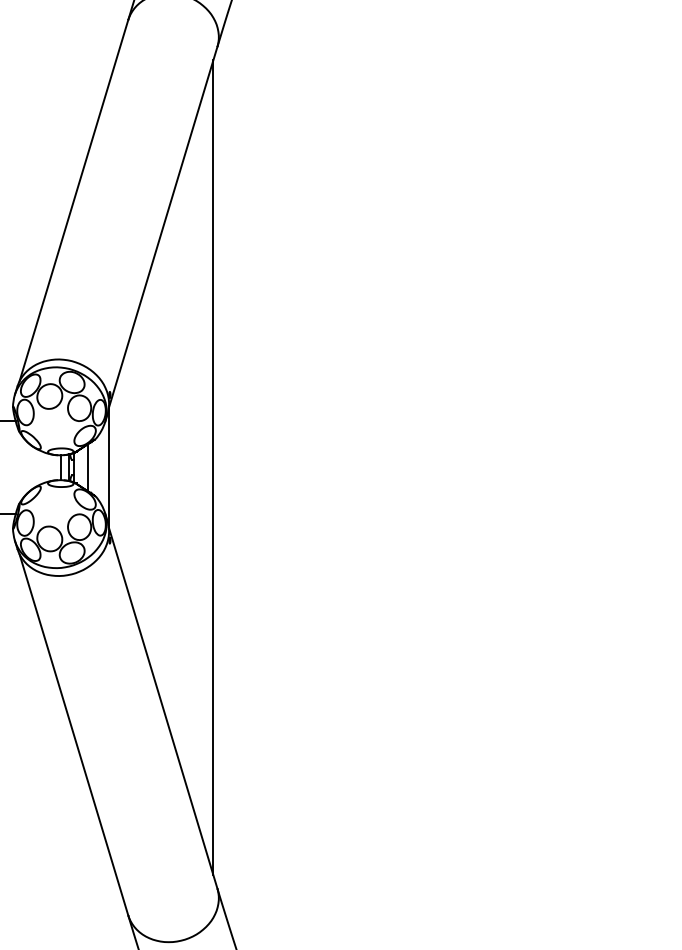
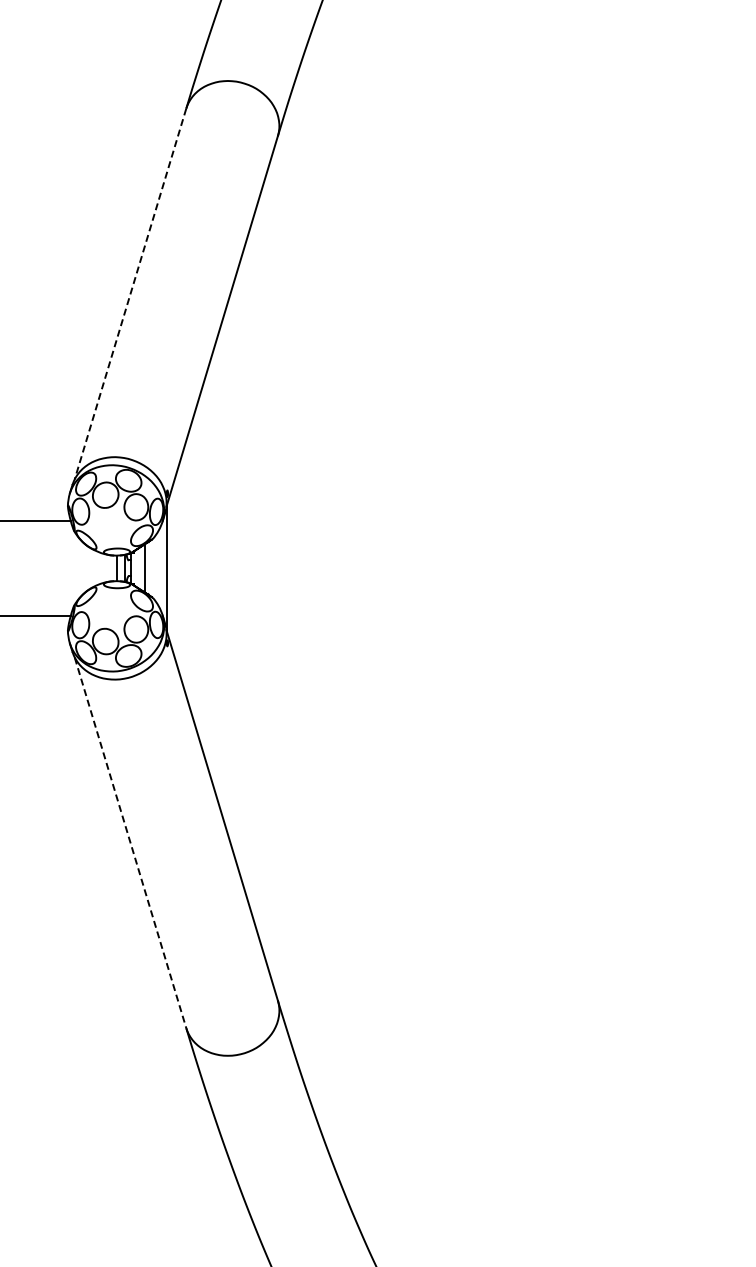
line: (73, 201) -> (130, 294), solid -> dashed
line: (213, 466) -> (273, 567), removed
line: (73, 735) -> (130, 843), solid -> dashed

